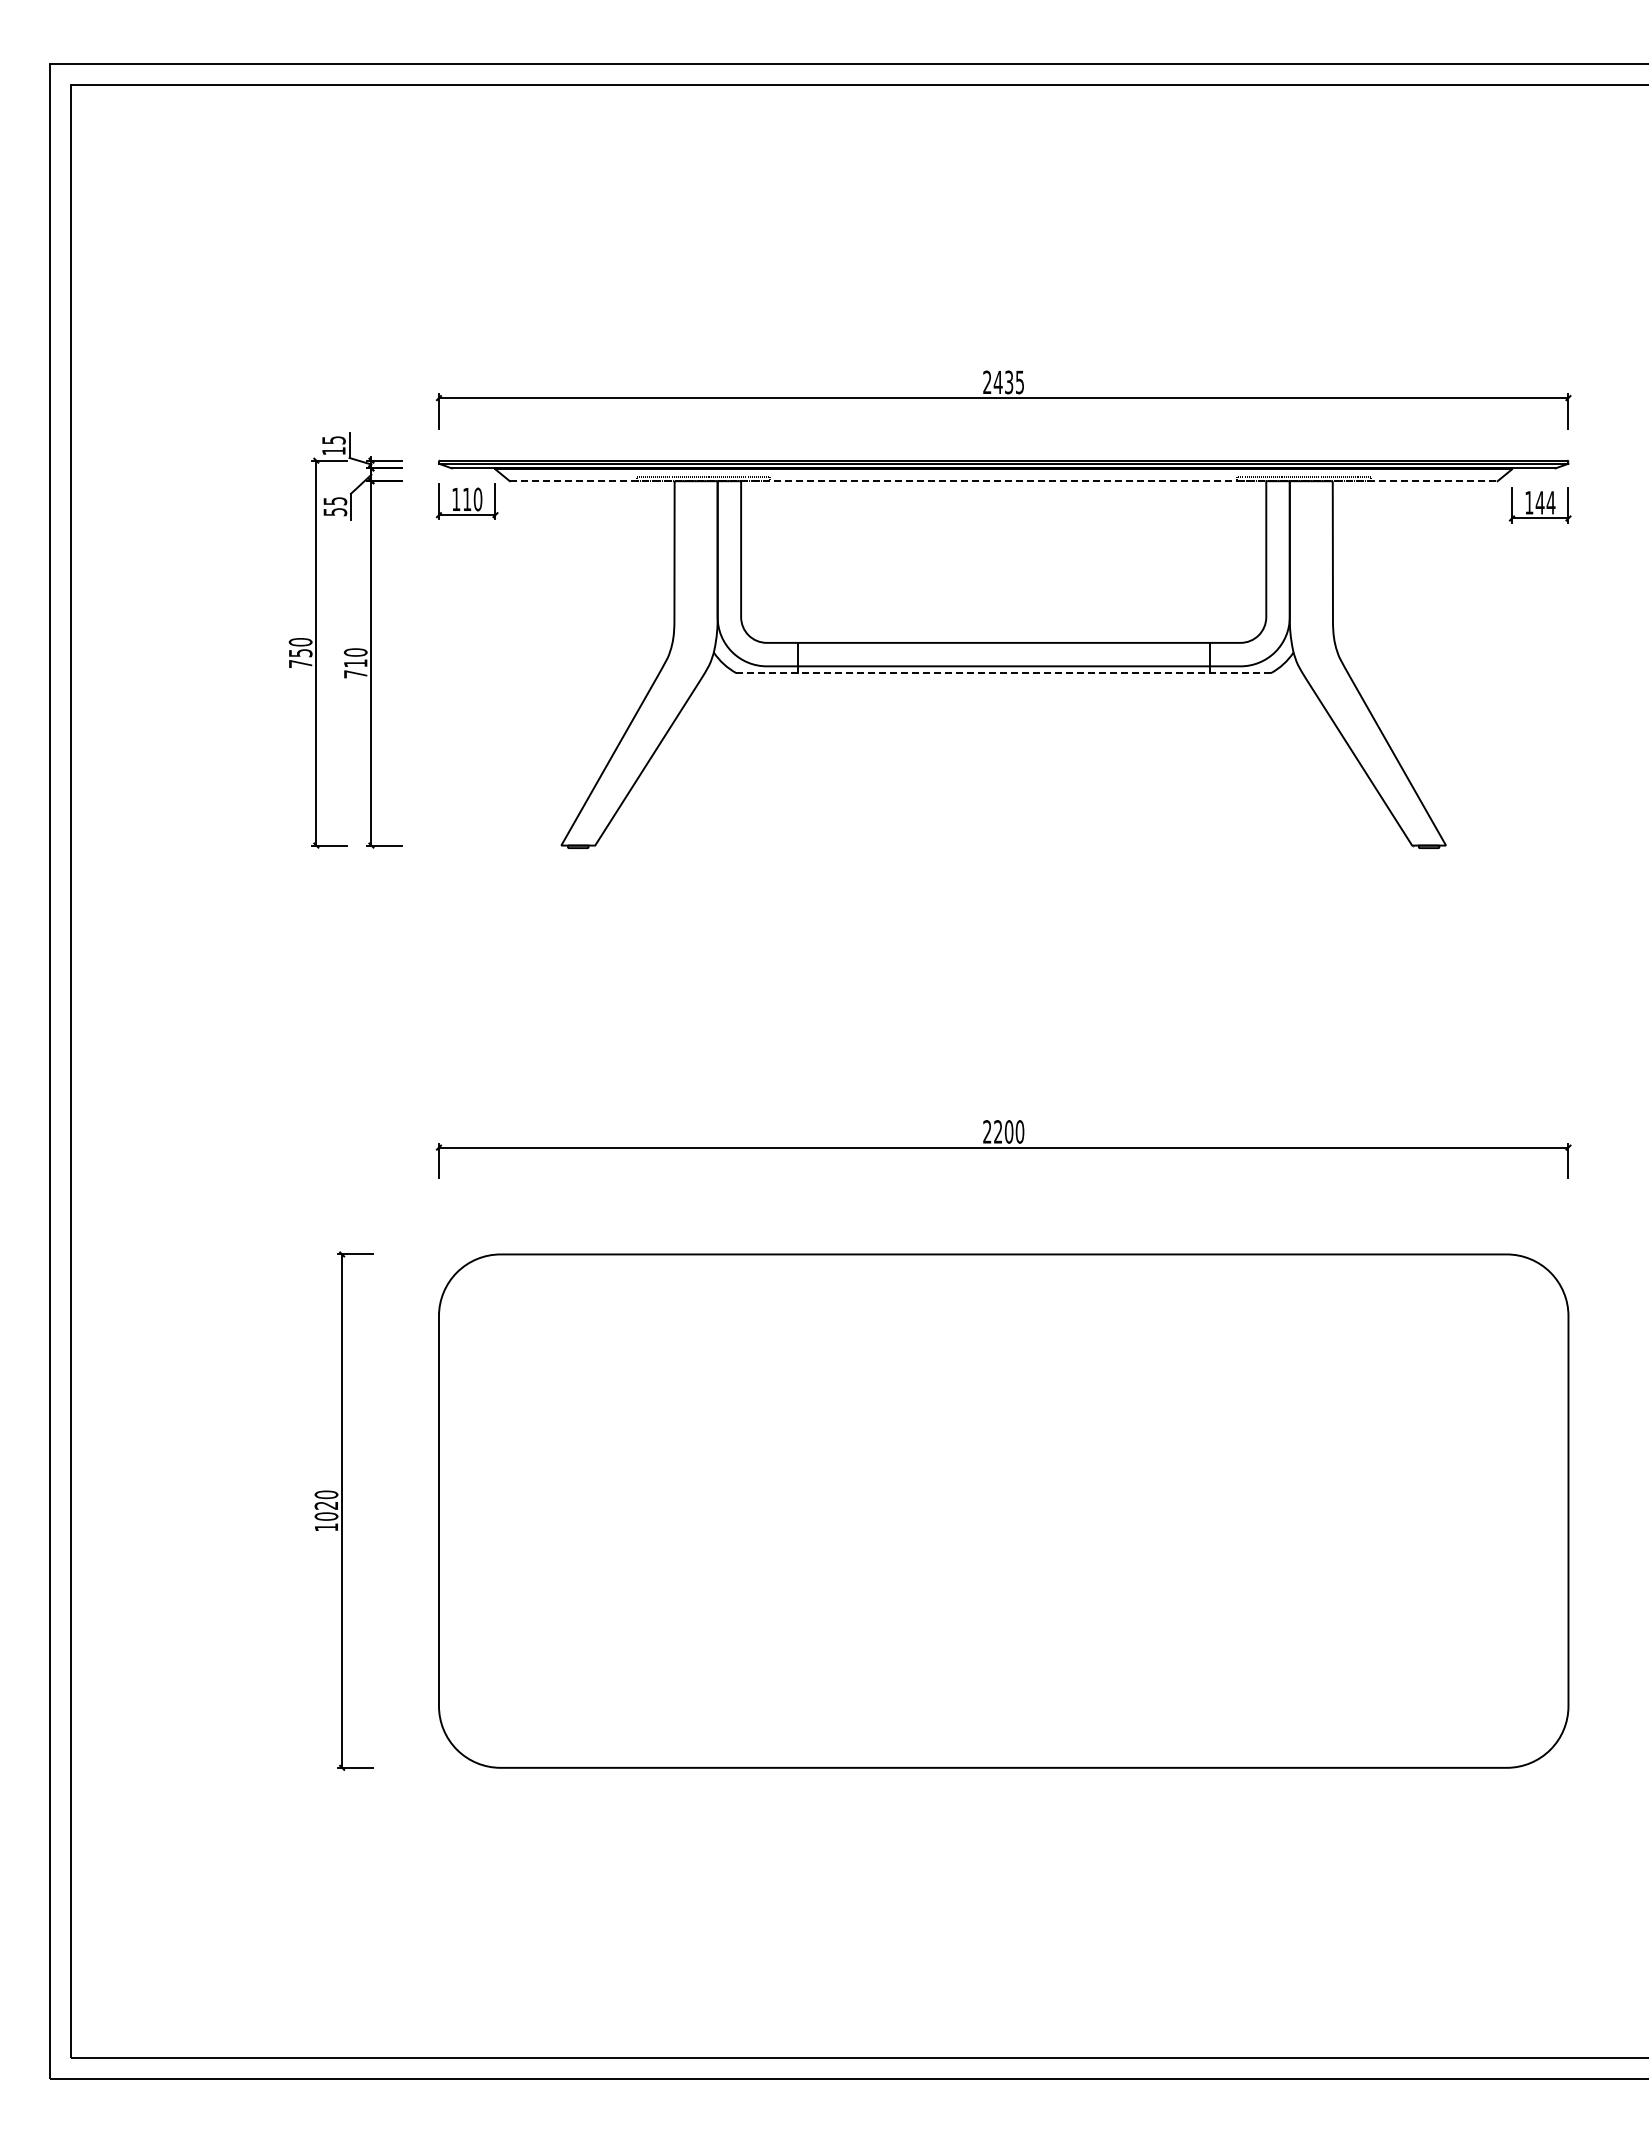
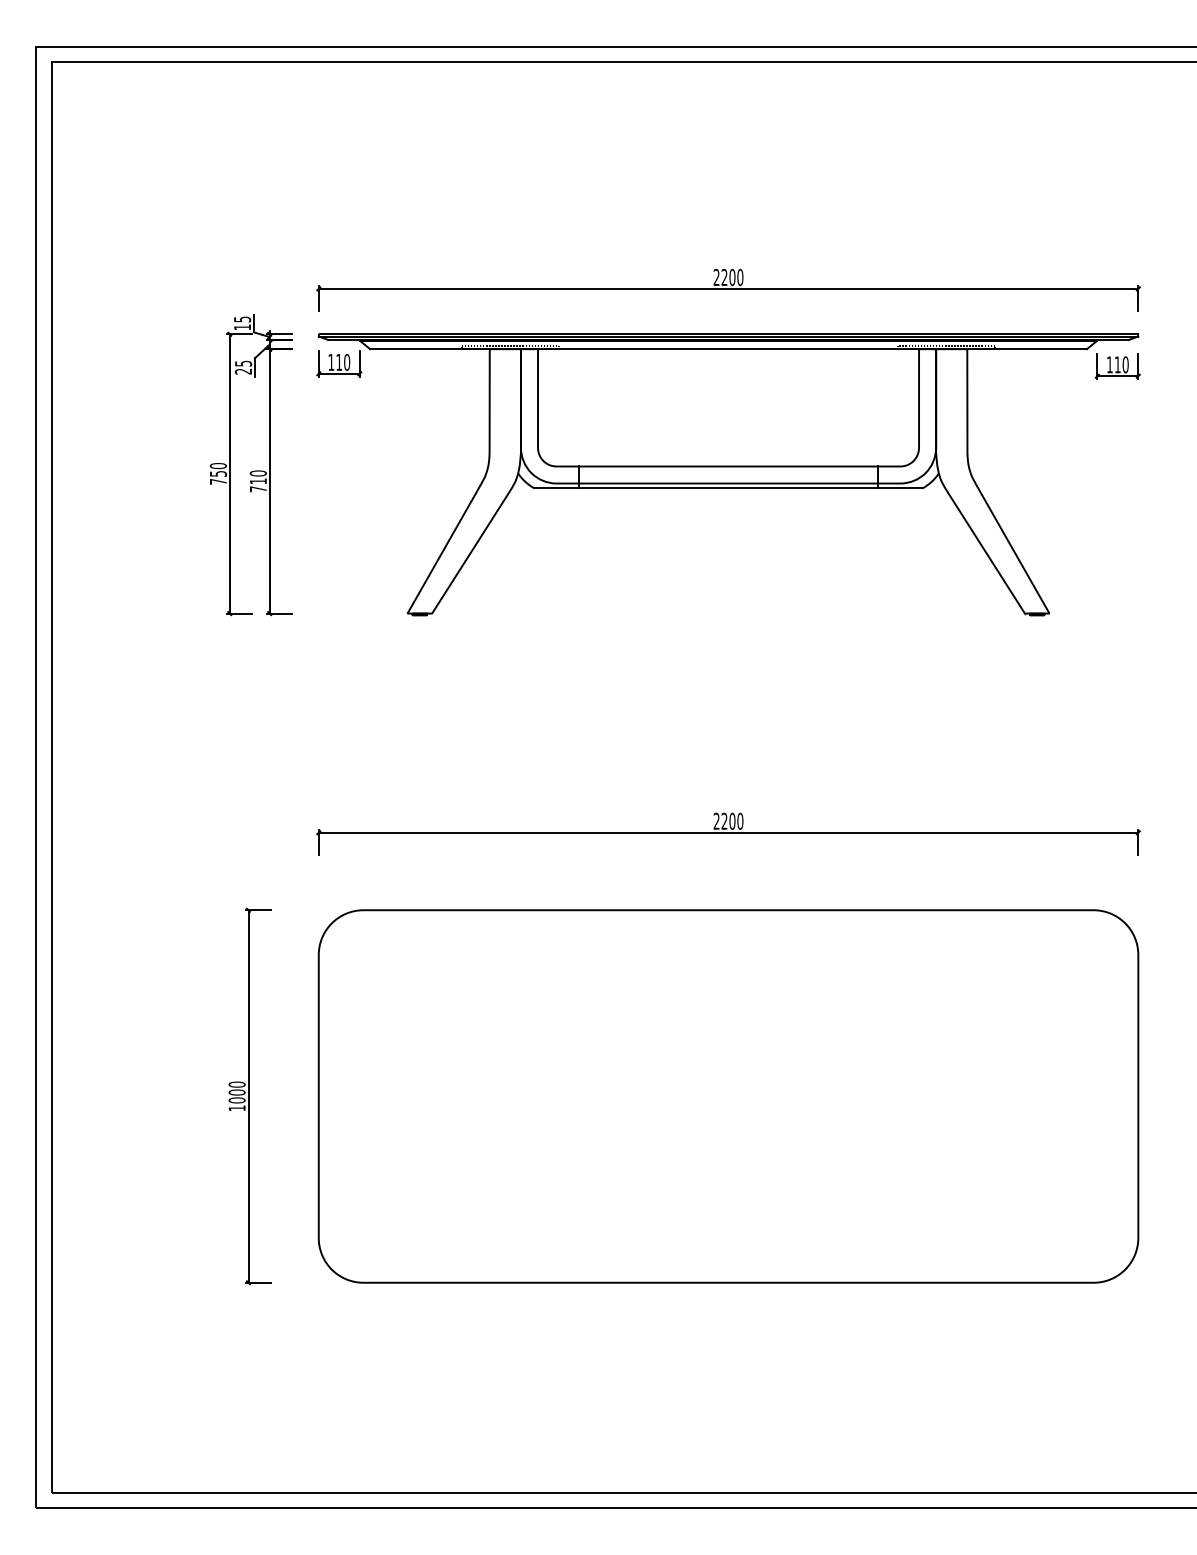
text: (1008, 382) -> (732, 277), 2435 -> 2200
line: (1003, 481) -> (728, 349), dashed -> solid
text: (1545, 502) -> (1121, 364), 144 -> 110
text: (335, 512) -> (243, 371), 55 -> 25
line: (1003, 673) -> (728, 488), dashed -> solid
text: (326, 1505) -> (237, 1092), 1020 -> 1000

